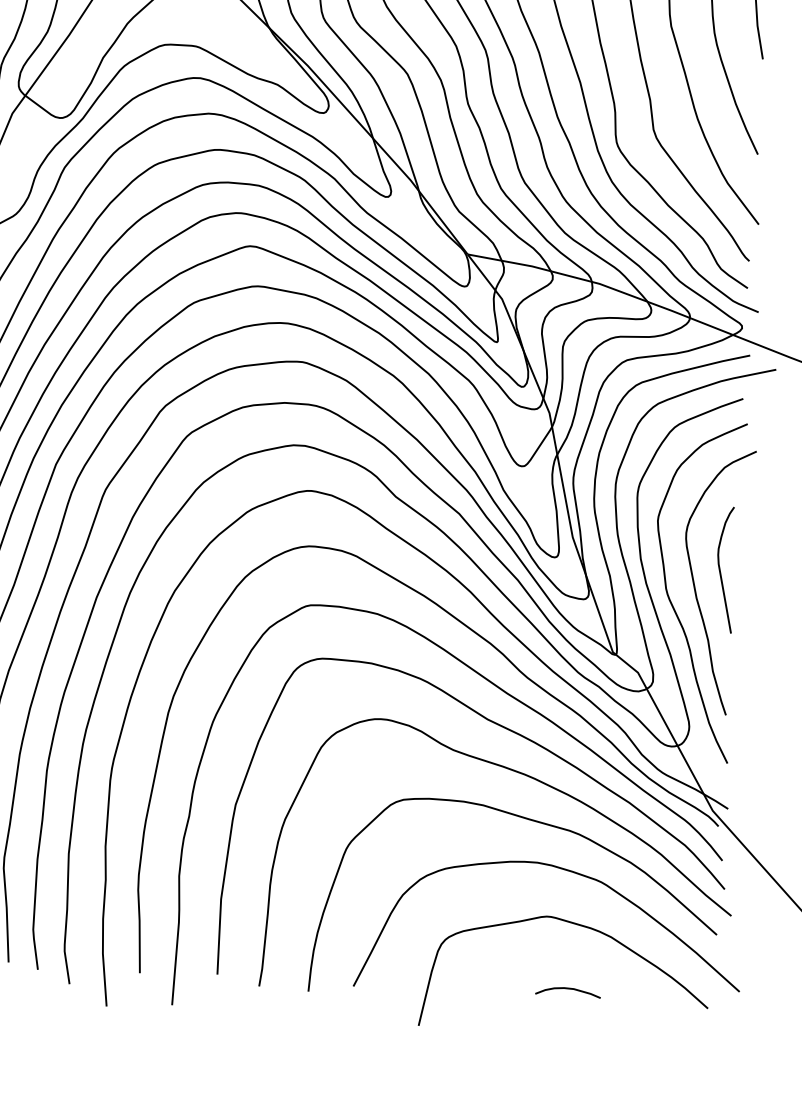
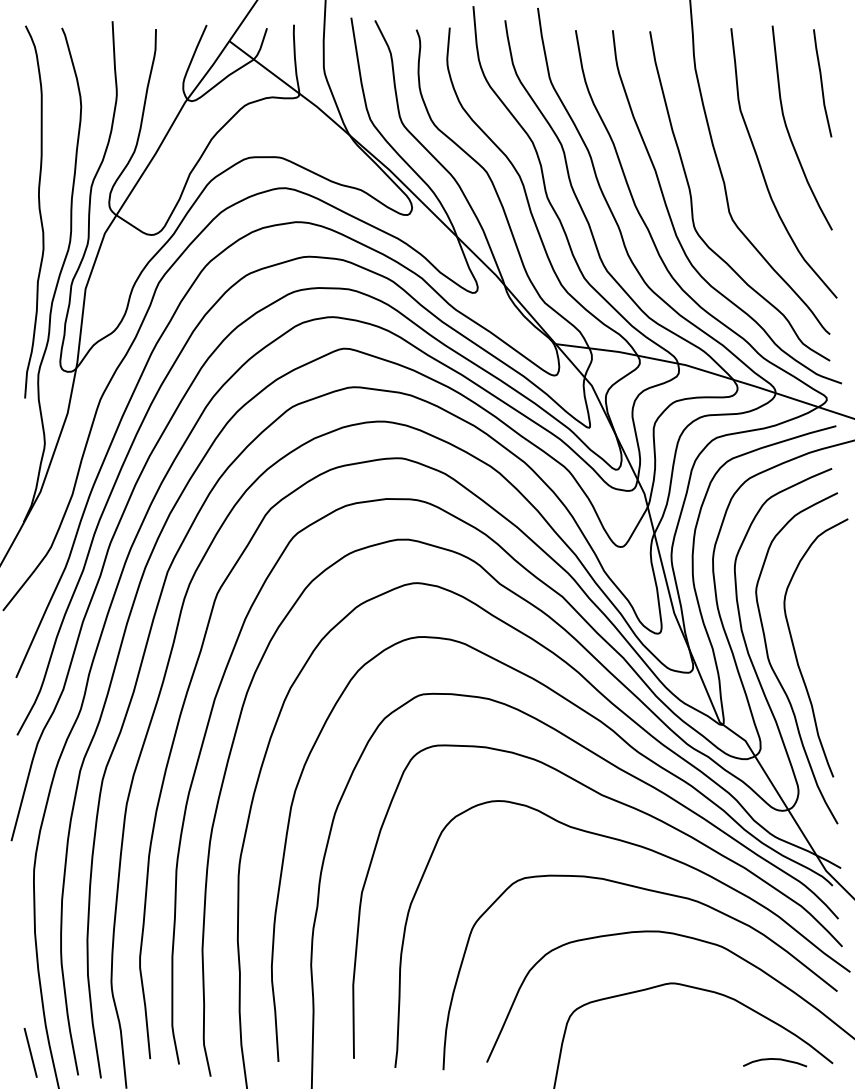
curve: (721, 571) -> (820, 637), removed
curve: (569, 990) -> (776, 1060), moved

